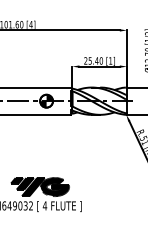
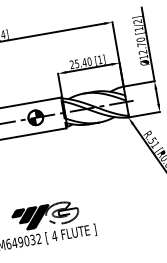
fill: (54, 187) -> (61, 213), removed

